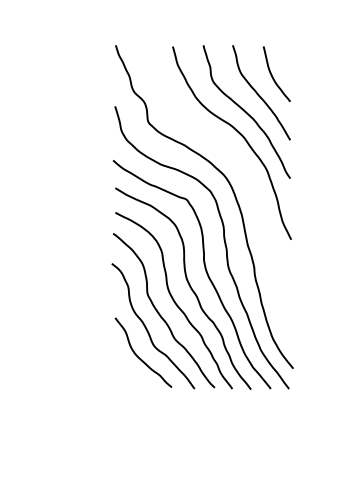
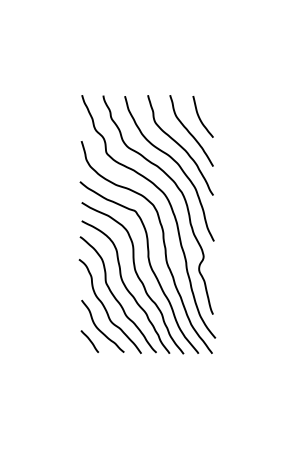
curve: (241, 168) -> (176, 187), added
curve: (125, 372) -> (89, 341), added

